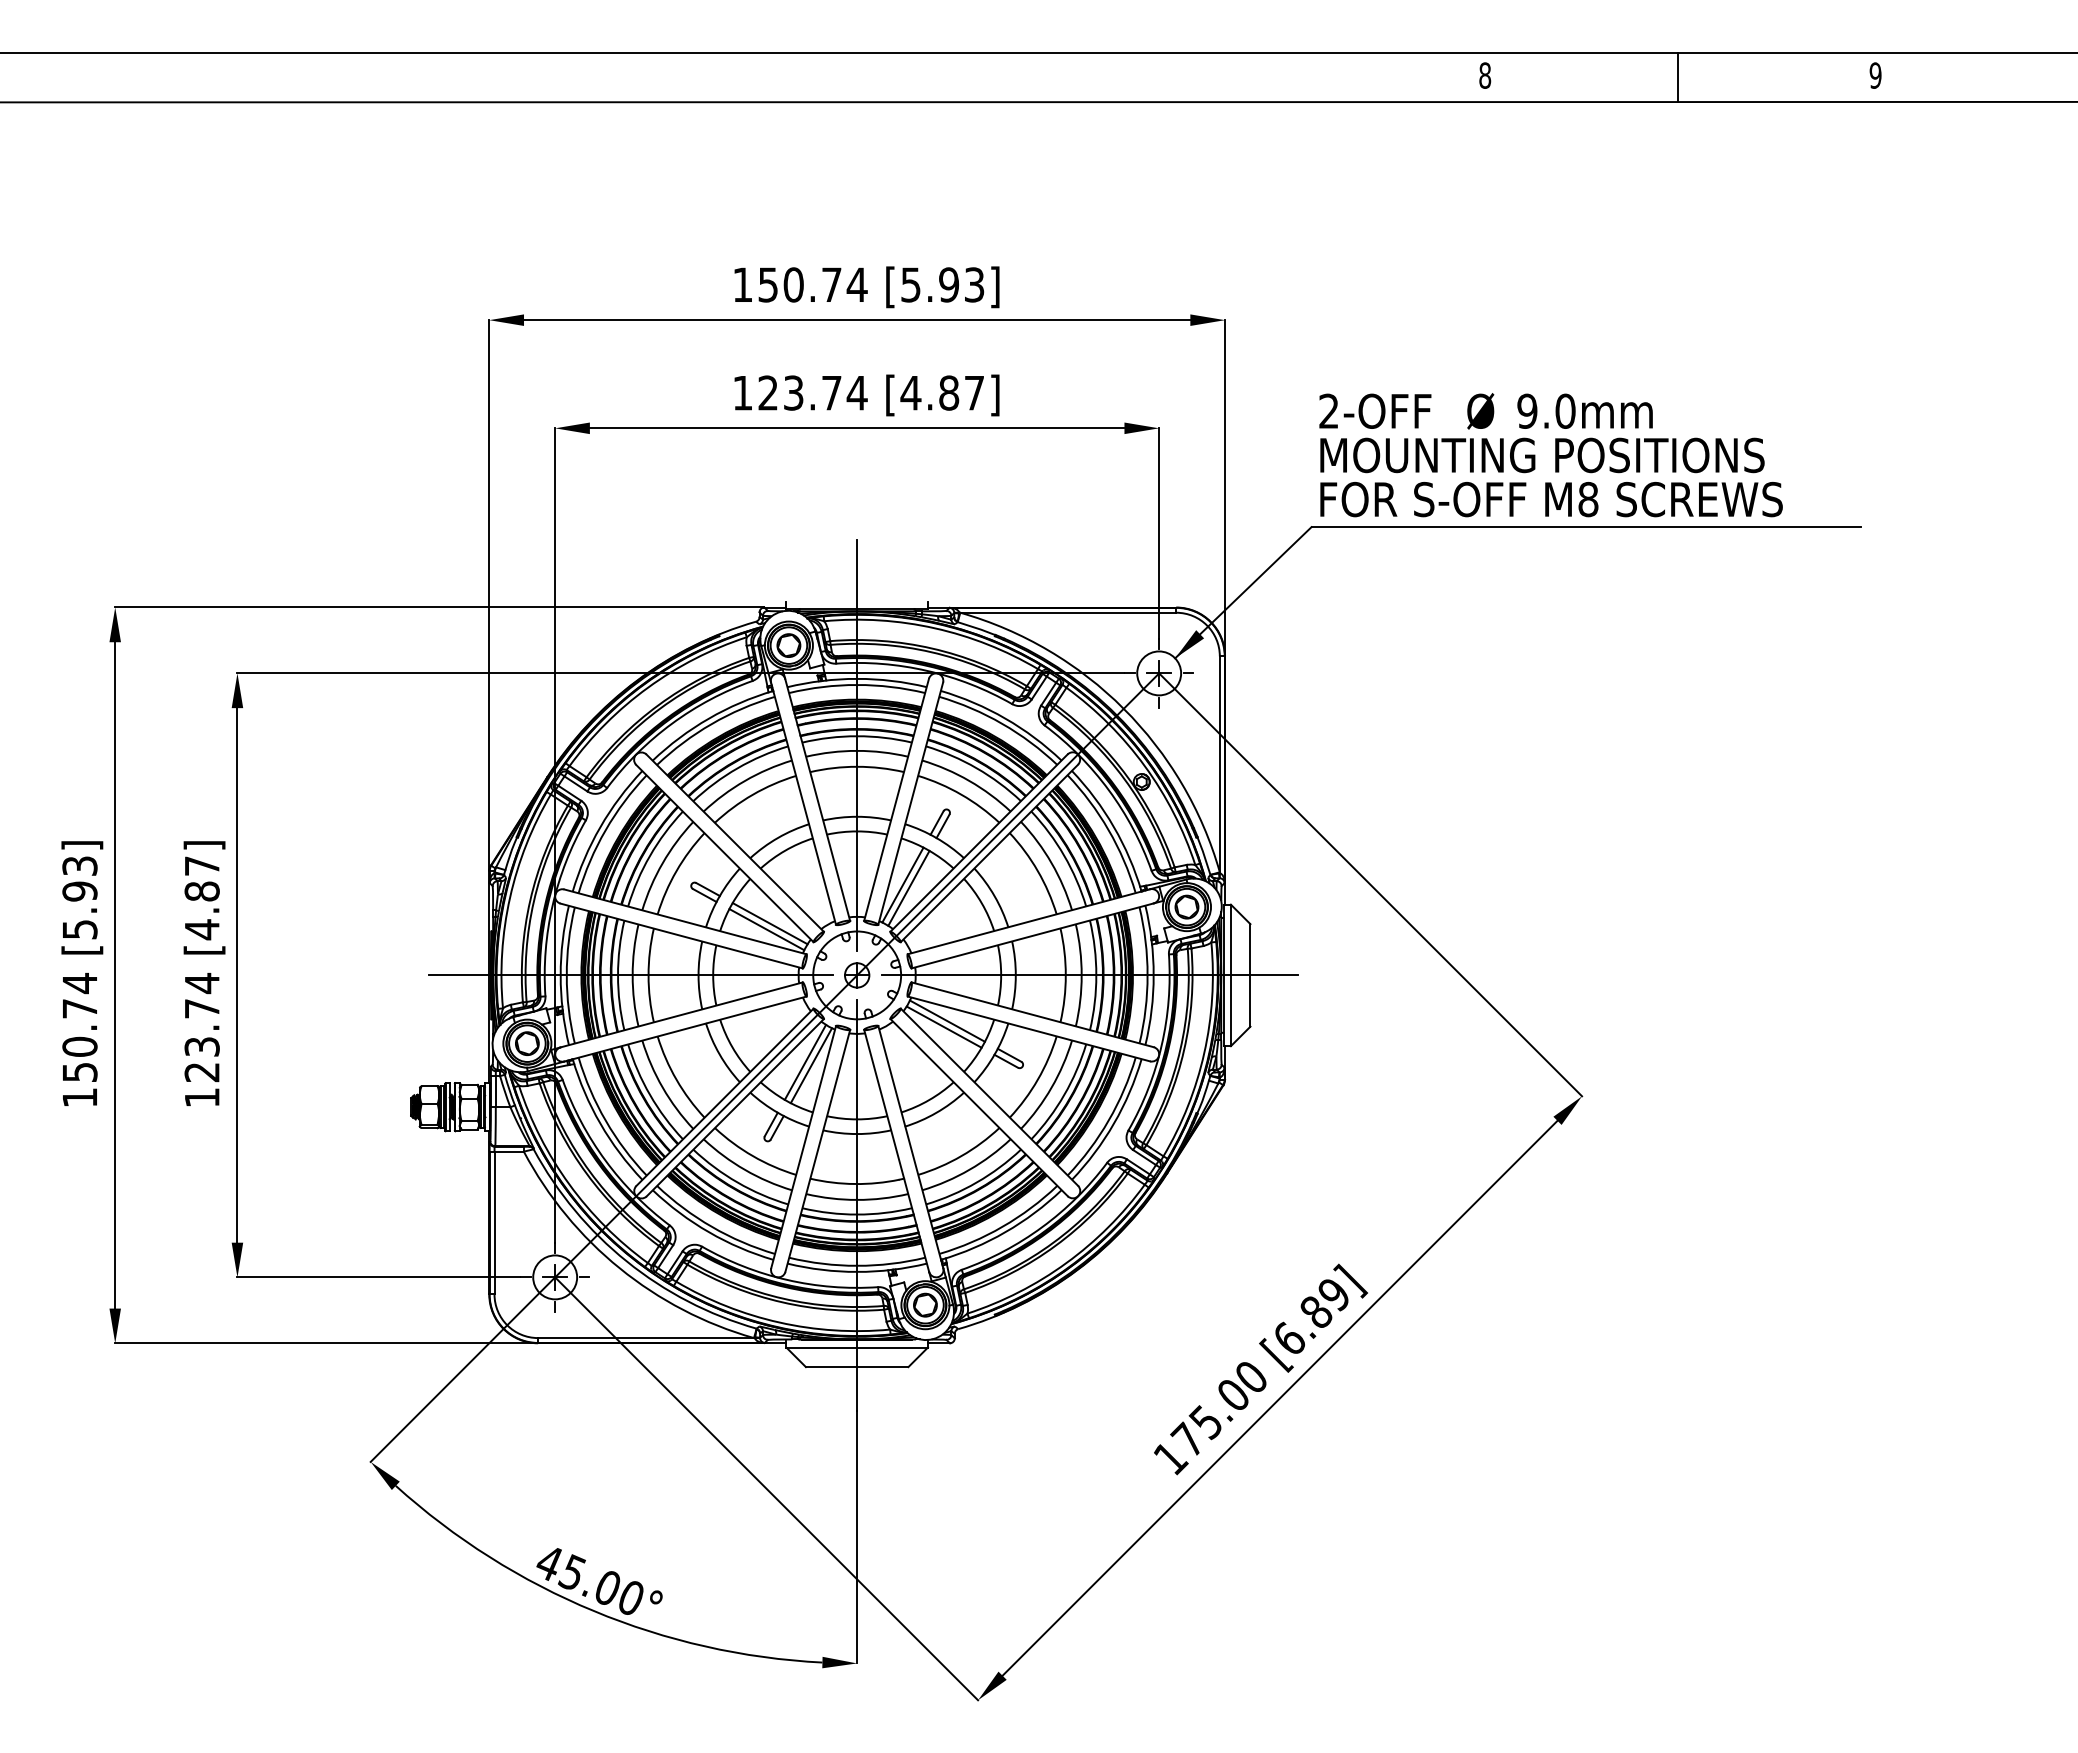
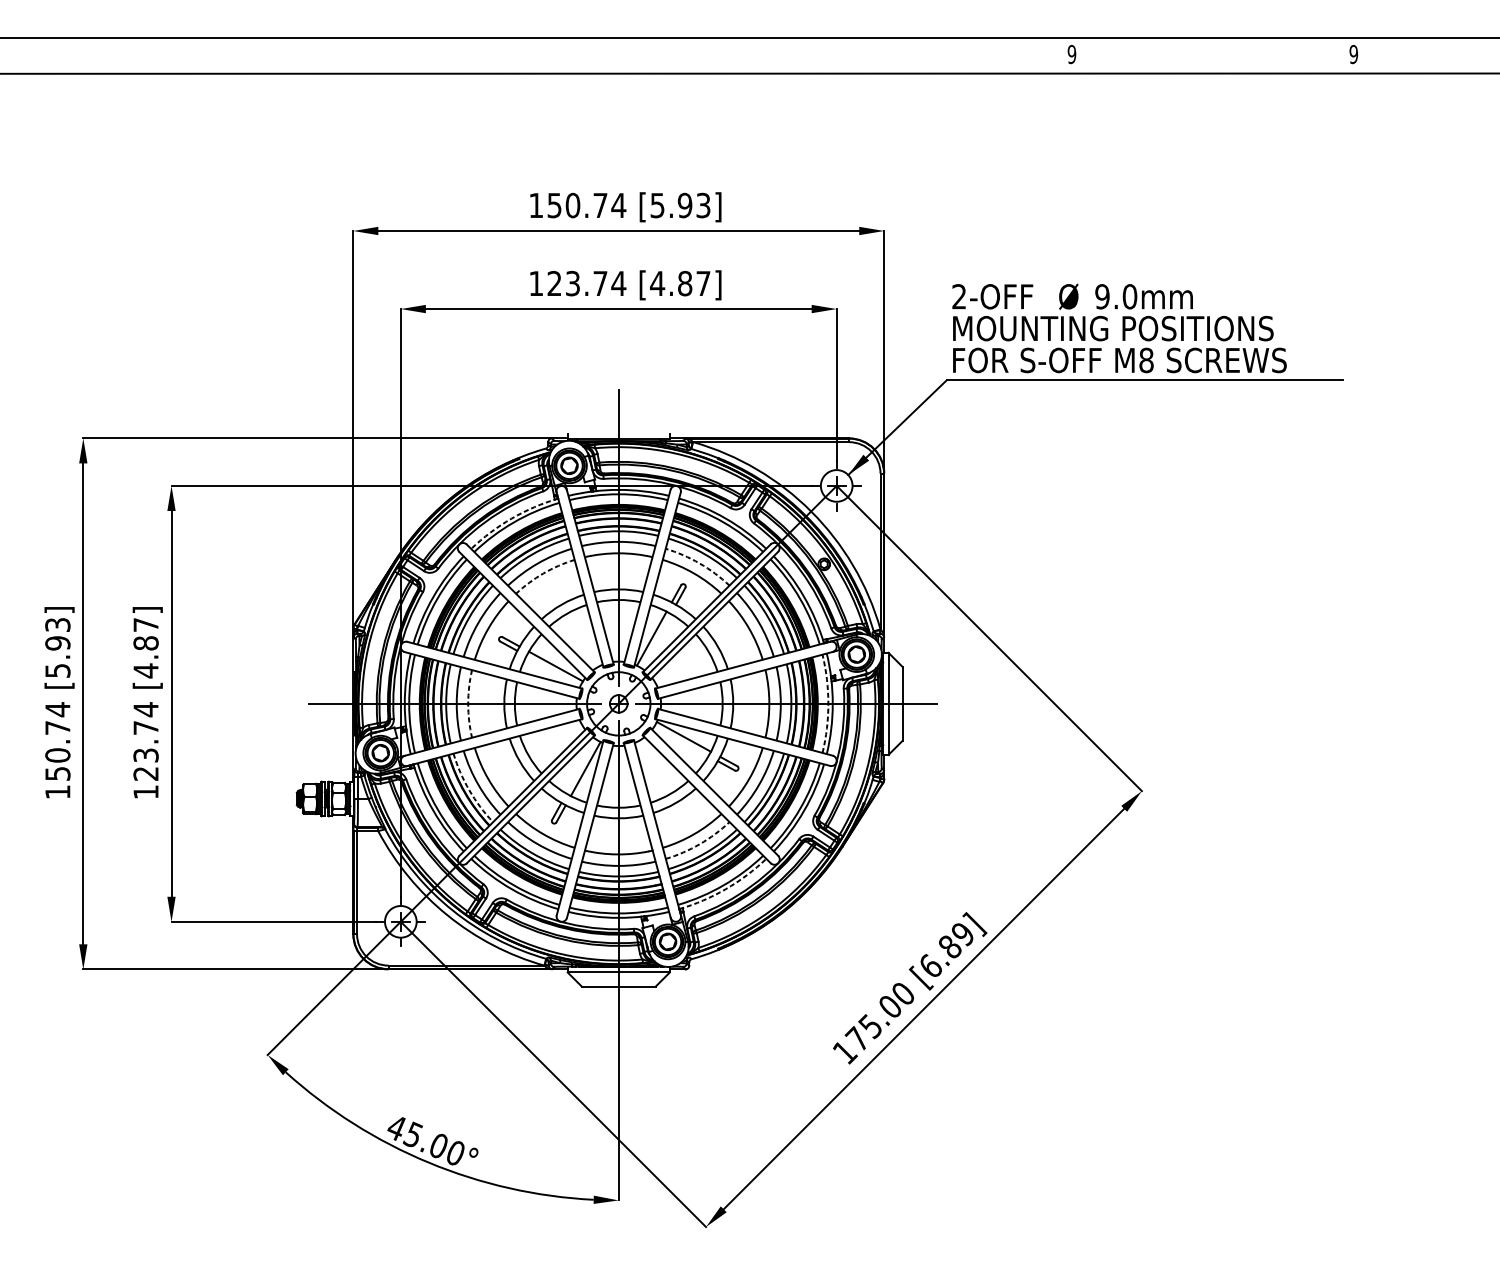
text: (1485, 75) -> (1072, 54), 8 -> 9
line: (1677, 76) -> (1210, 55), removed
arc: (708, 718) -> (511, 518), solid -> dashed
arc: (969, 780) -> (699, 563), solid -> dashed
arc: (752, 794) -> (543, 573), solid -> dashed
line: (908, 887) -> (655, 640), removed
line: (766, 929) -> (553, 670), removed
arc: (648, 975) -> (468, 703), solid -> dashed
arc: (1147, 975) -> (828, 703), solid -> dashed
line: (943, 1026) -> (681, 740), removed
line: (805, 1062) -> (581, 766), removed
arc: (650, 1095) -> (469, 790), solid -> dashed
arc: (969, 1169) -> (699, 843), solid -> dashed
arc: (1005, 1232) -> (725, 889), solid -> dashed

